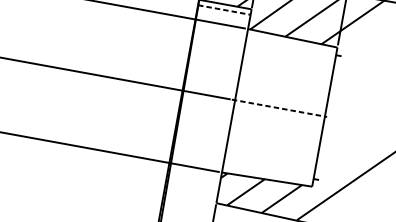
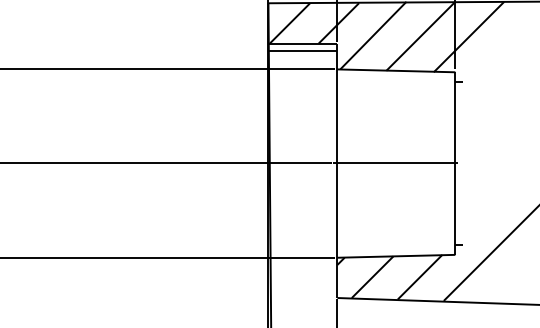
line: (224, 9) -> (302, 50), dashed -> solid
line: (279, 108) -> (395, 162), dashed -> solid

